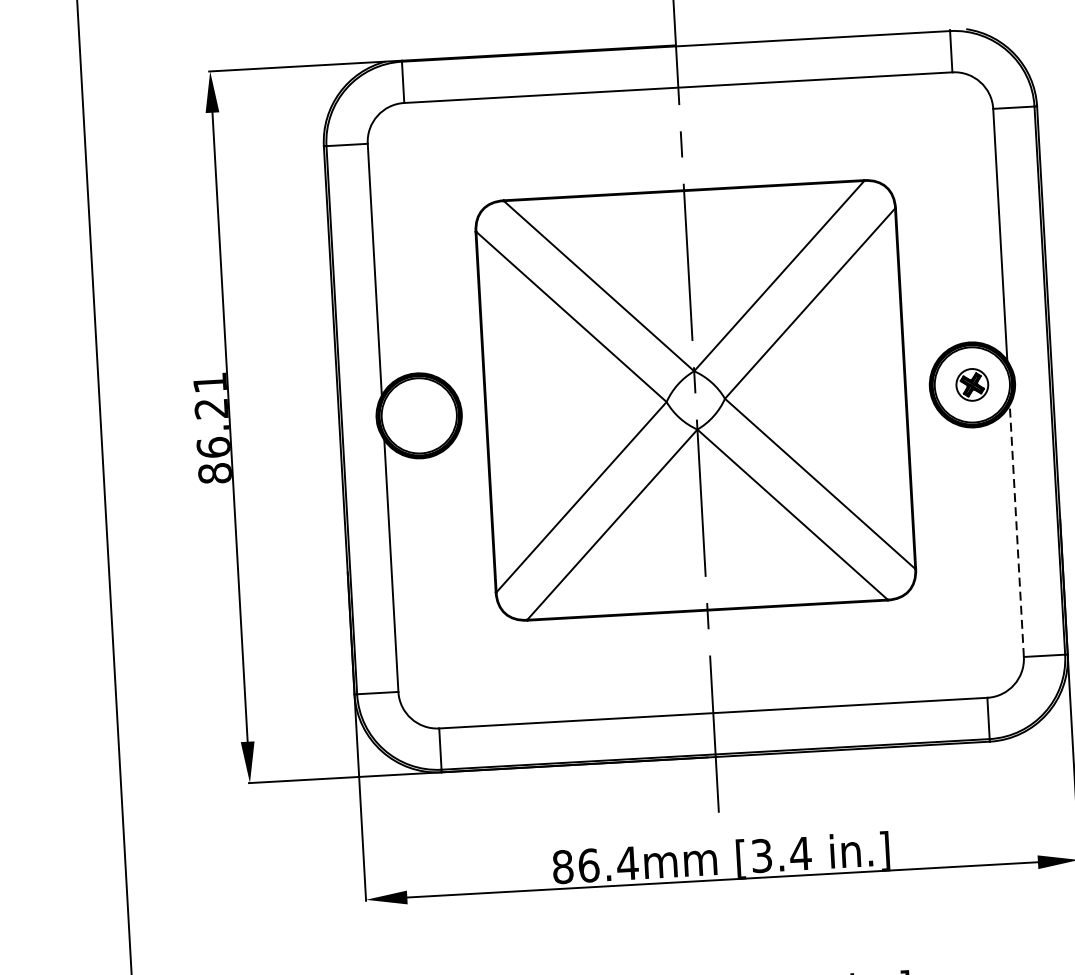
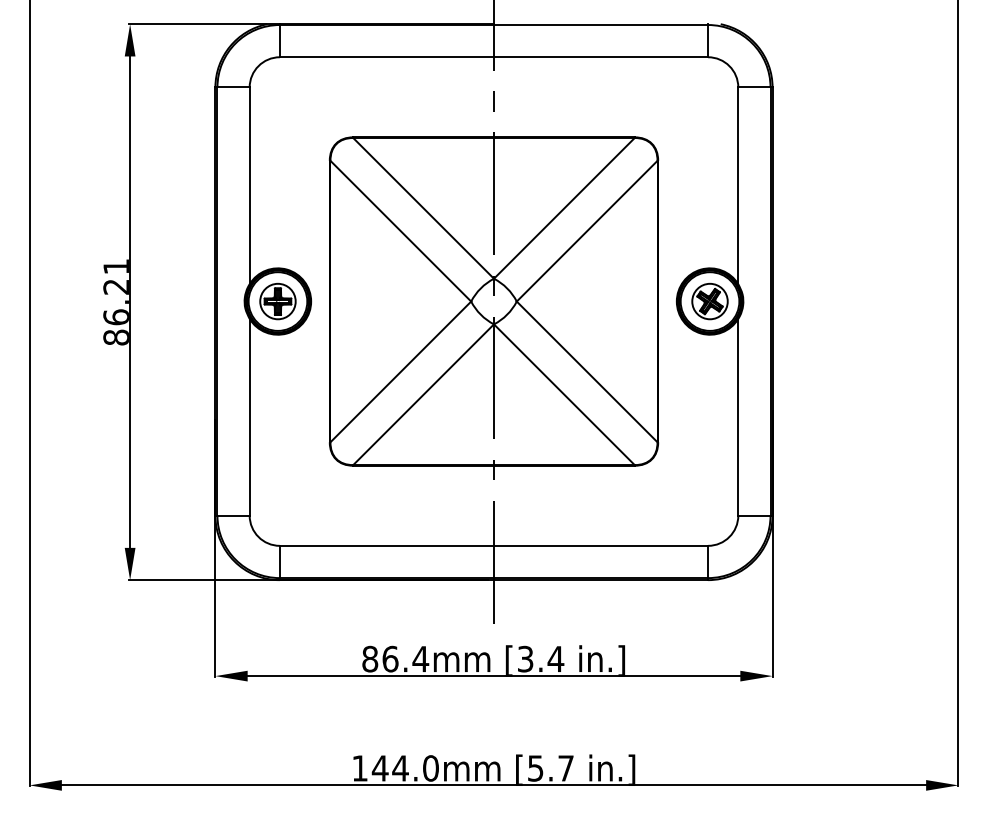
part: (971, 384) -> (709, 301), size x1.43
part: (418, 415) -> (277, 301), added
line: (1017, 530) -> (738, 416), dashed -> solid

